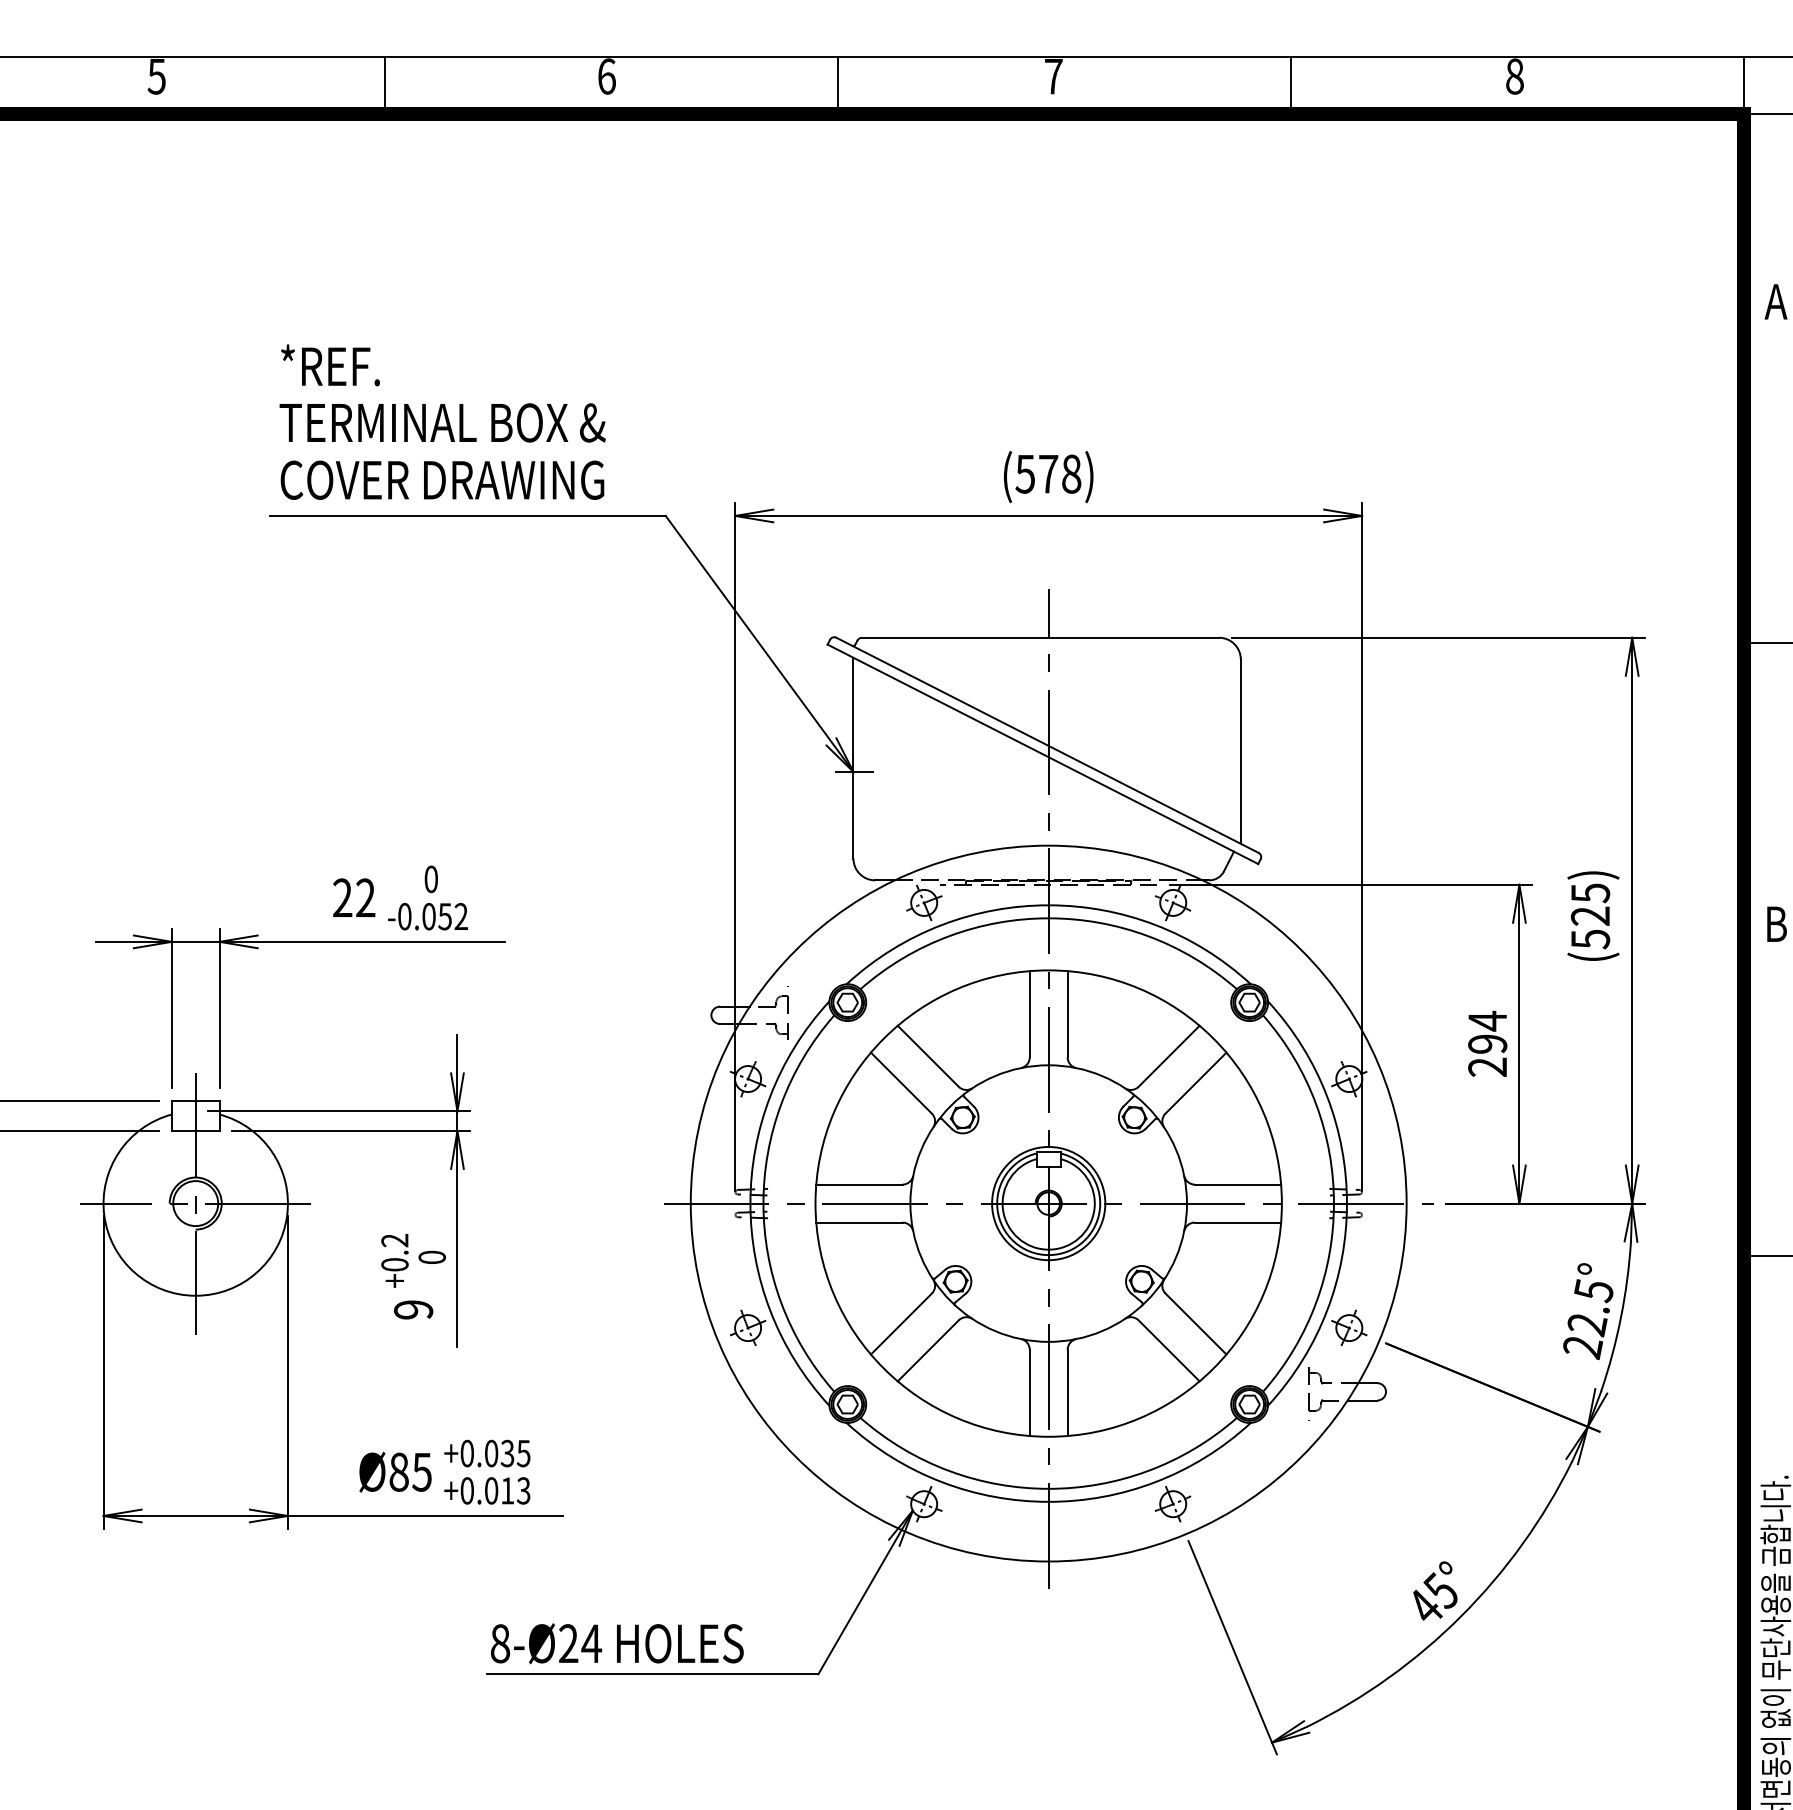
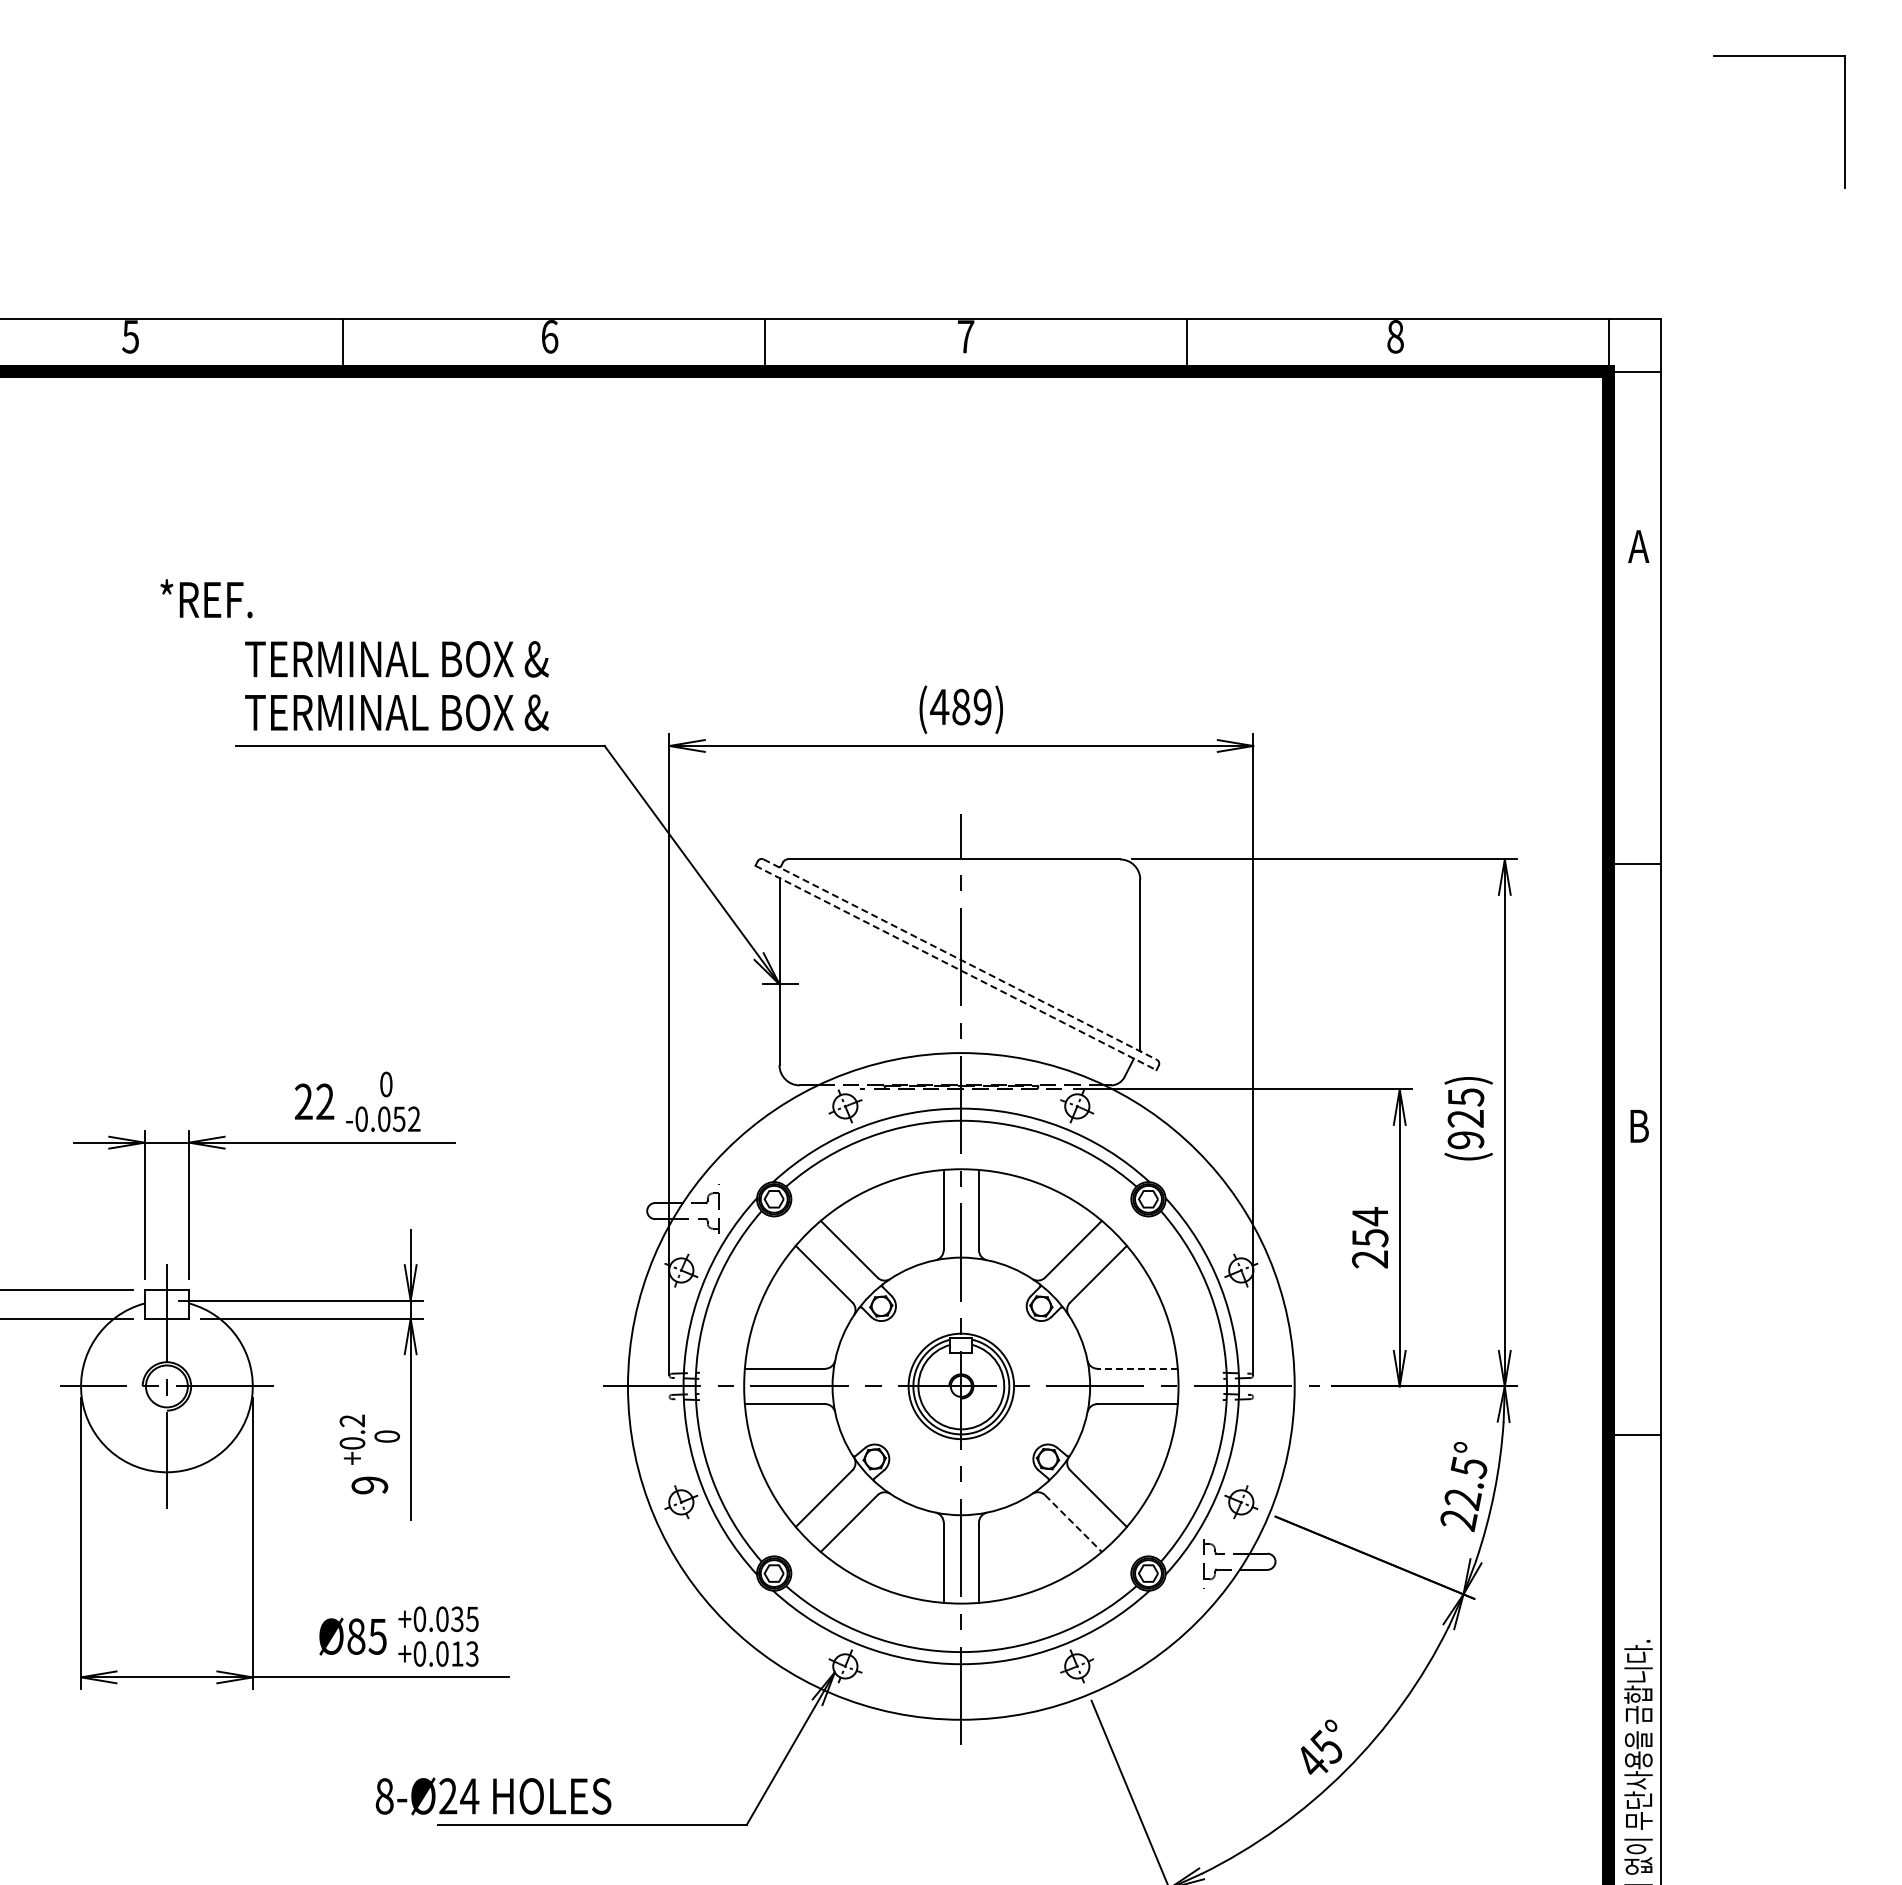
text: (330, 365) -> (206, 598), moved
text: (1047, 473) -> (960, 706), (578) -> (489)
text: (442, 479) -> (396, 712), COVER DRAWING -> TERMINAL BOX &
line: (1047, 745) -> (960, 959), solid -> dashed
line: (1043, 754) -> (956, 968), solid -> dashed
text: (1590, 939) -> (1465, 1140), (525) -> (925)
text: (1488, 1044) -> (1370, 1238), 294 -> 254
line: (1237, 1184) -> (1137, 1368), solid -> dashed
line: (1169, 1350) -> (1073, 1523), solid -> dashed
text: (617, 1643) -> (493, 1796), moved

